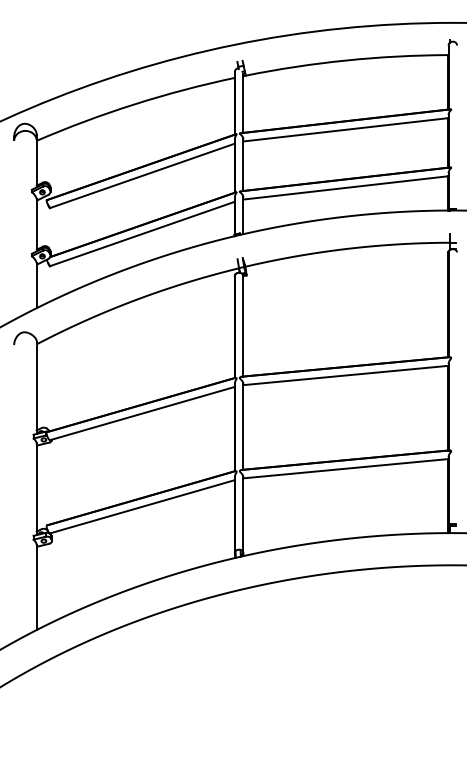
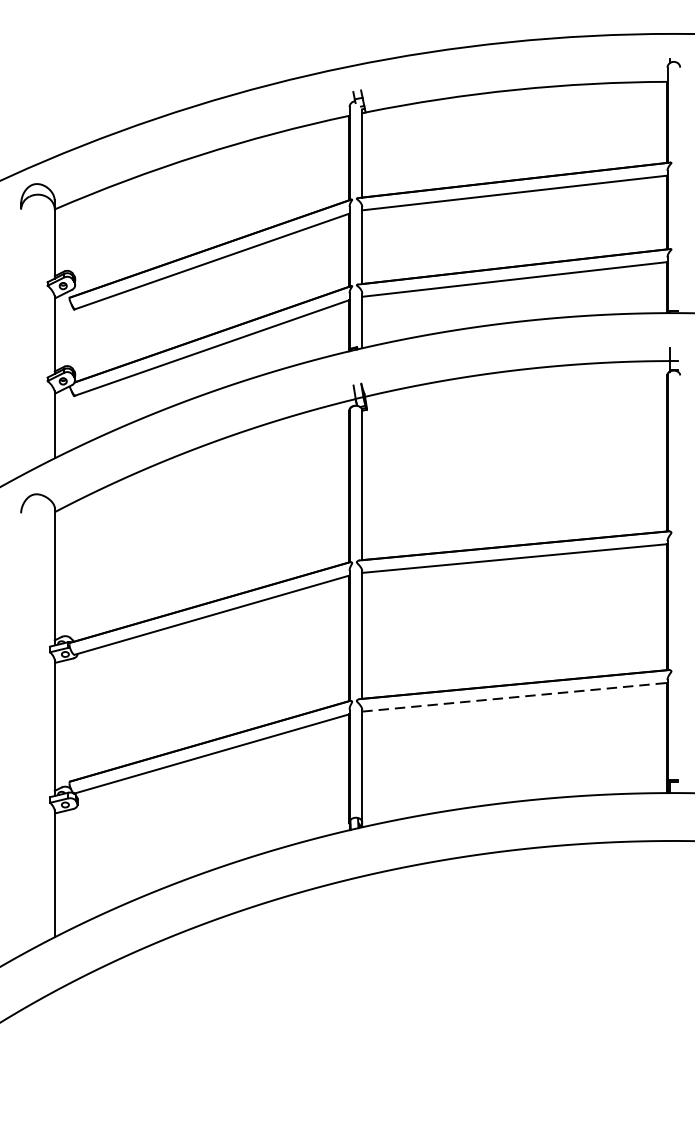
line: (346, 468) -> (515, 696), solid -> dashed

